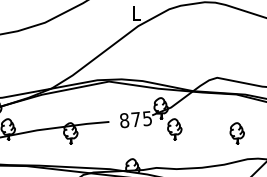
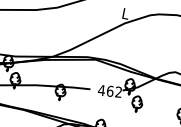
text: (135, 119) -> (109, 91), 875 -> 462

